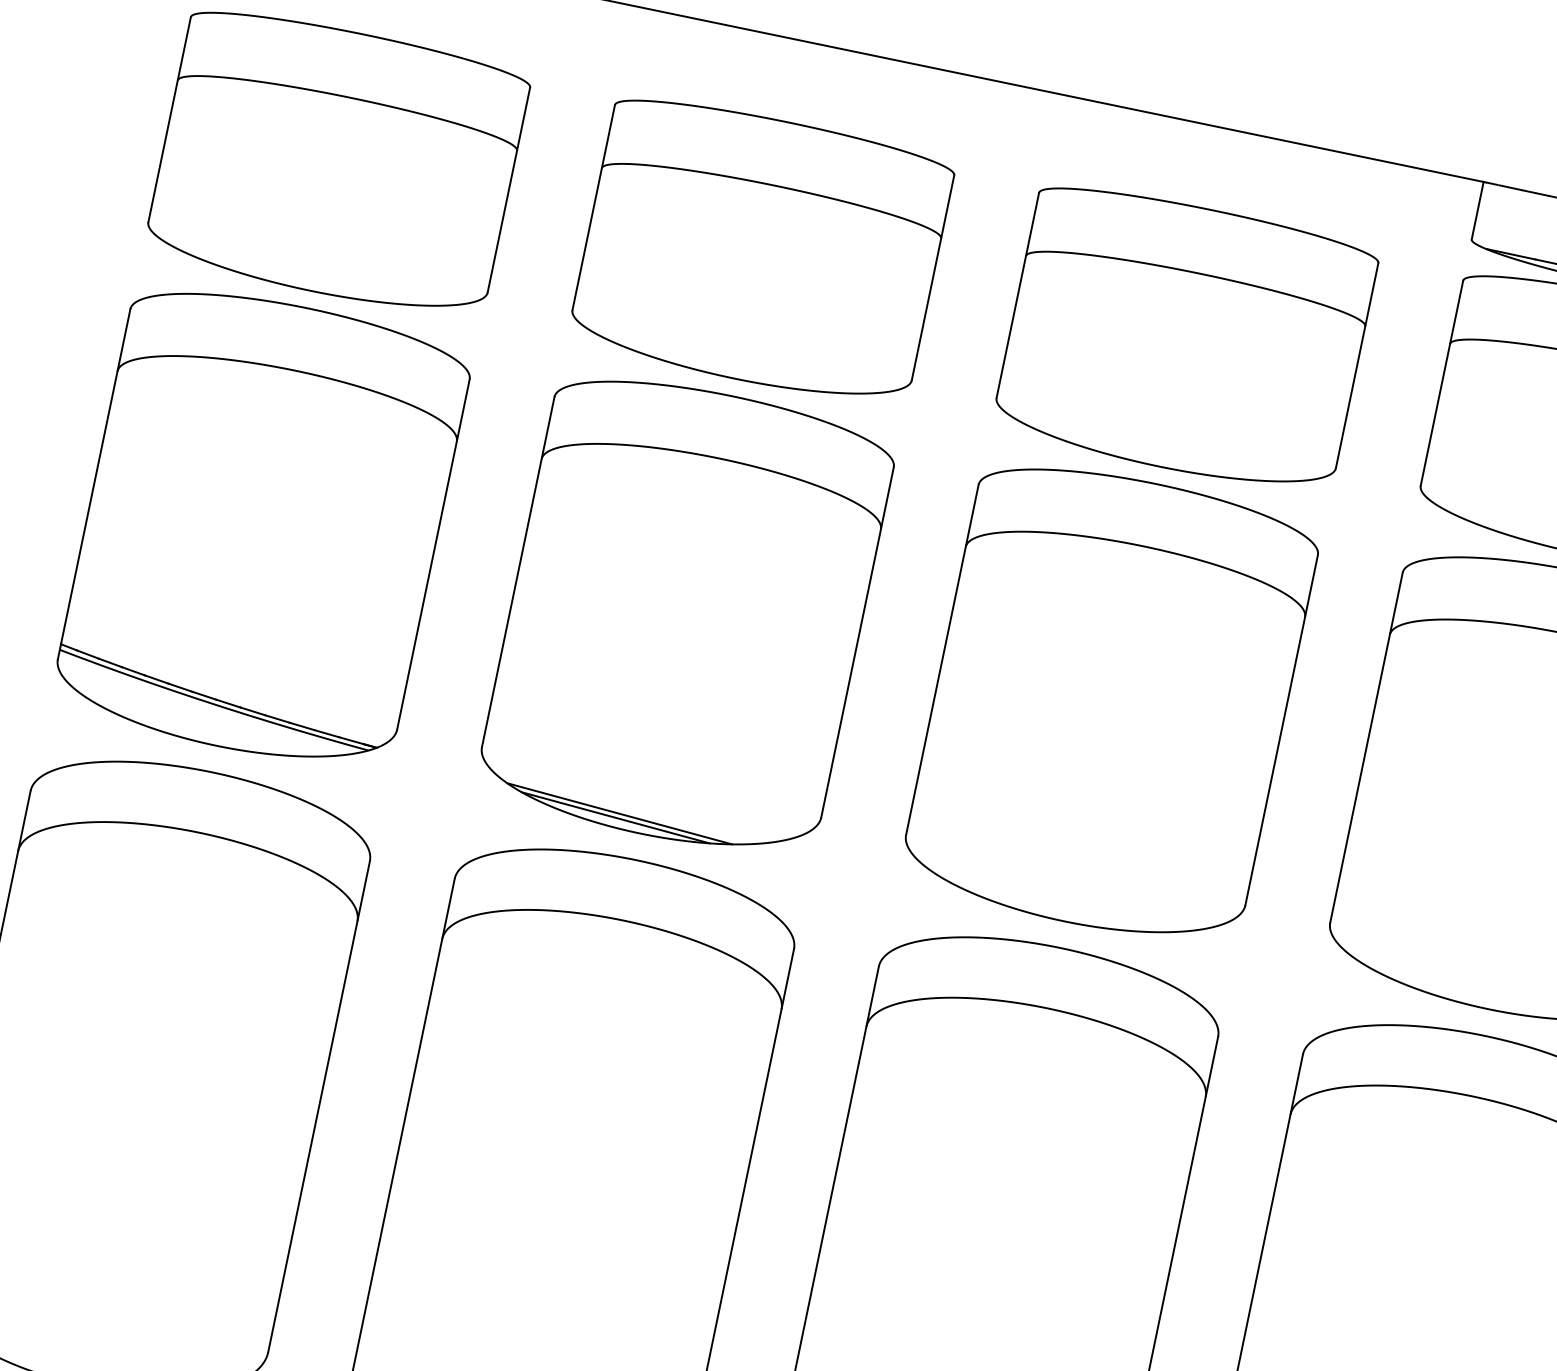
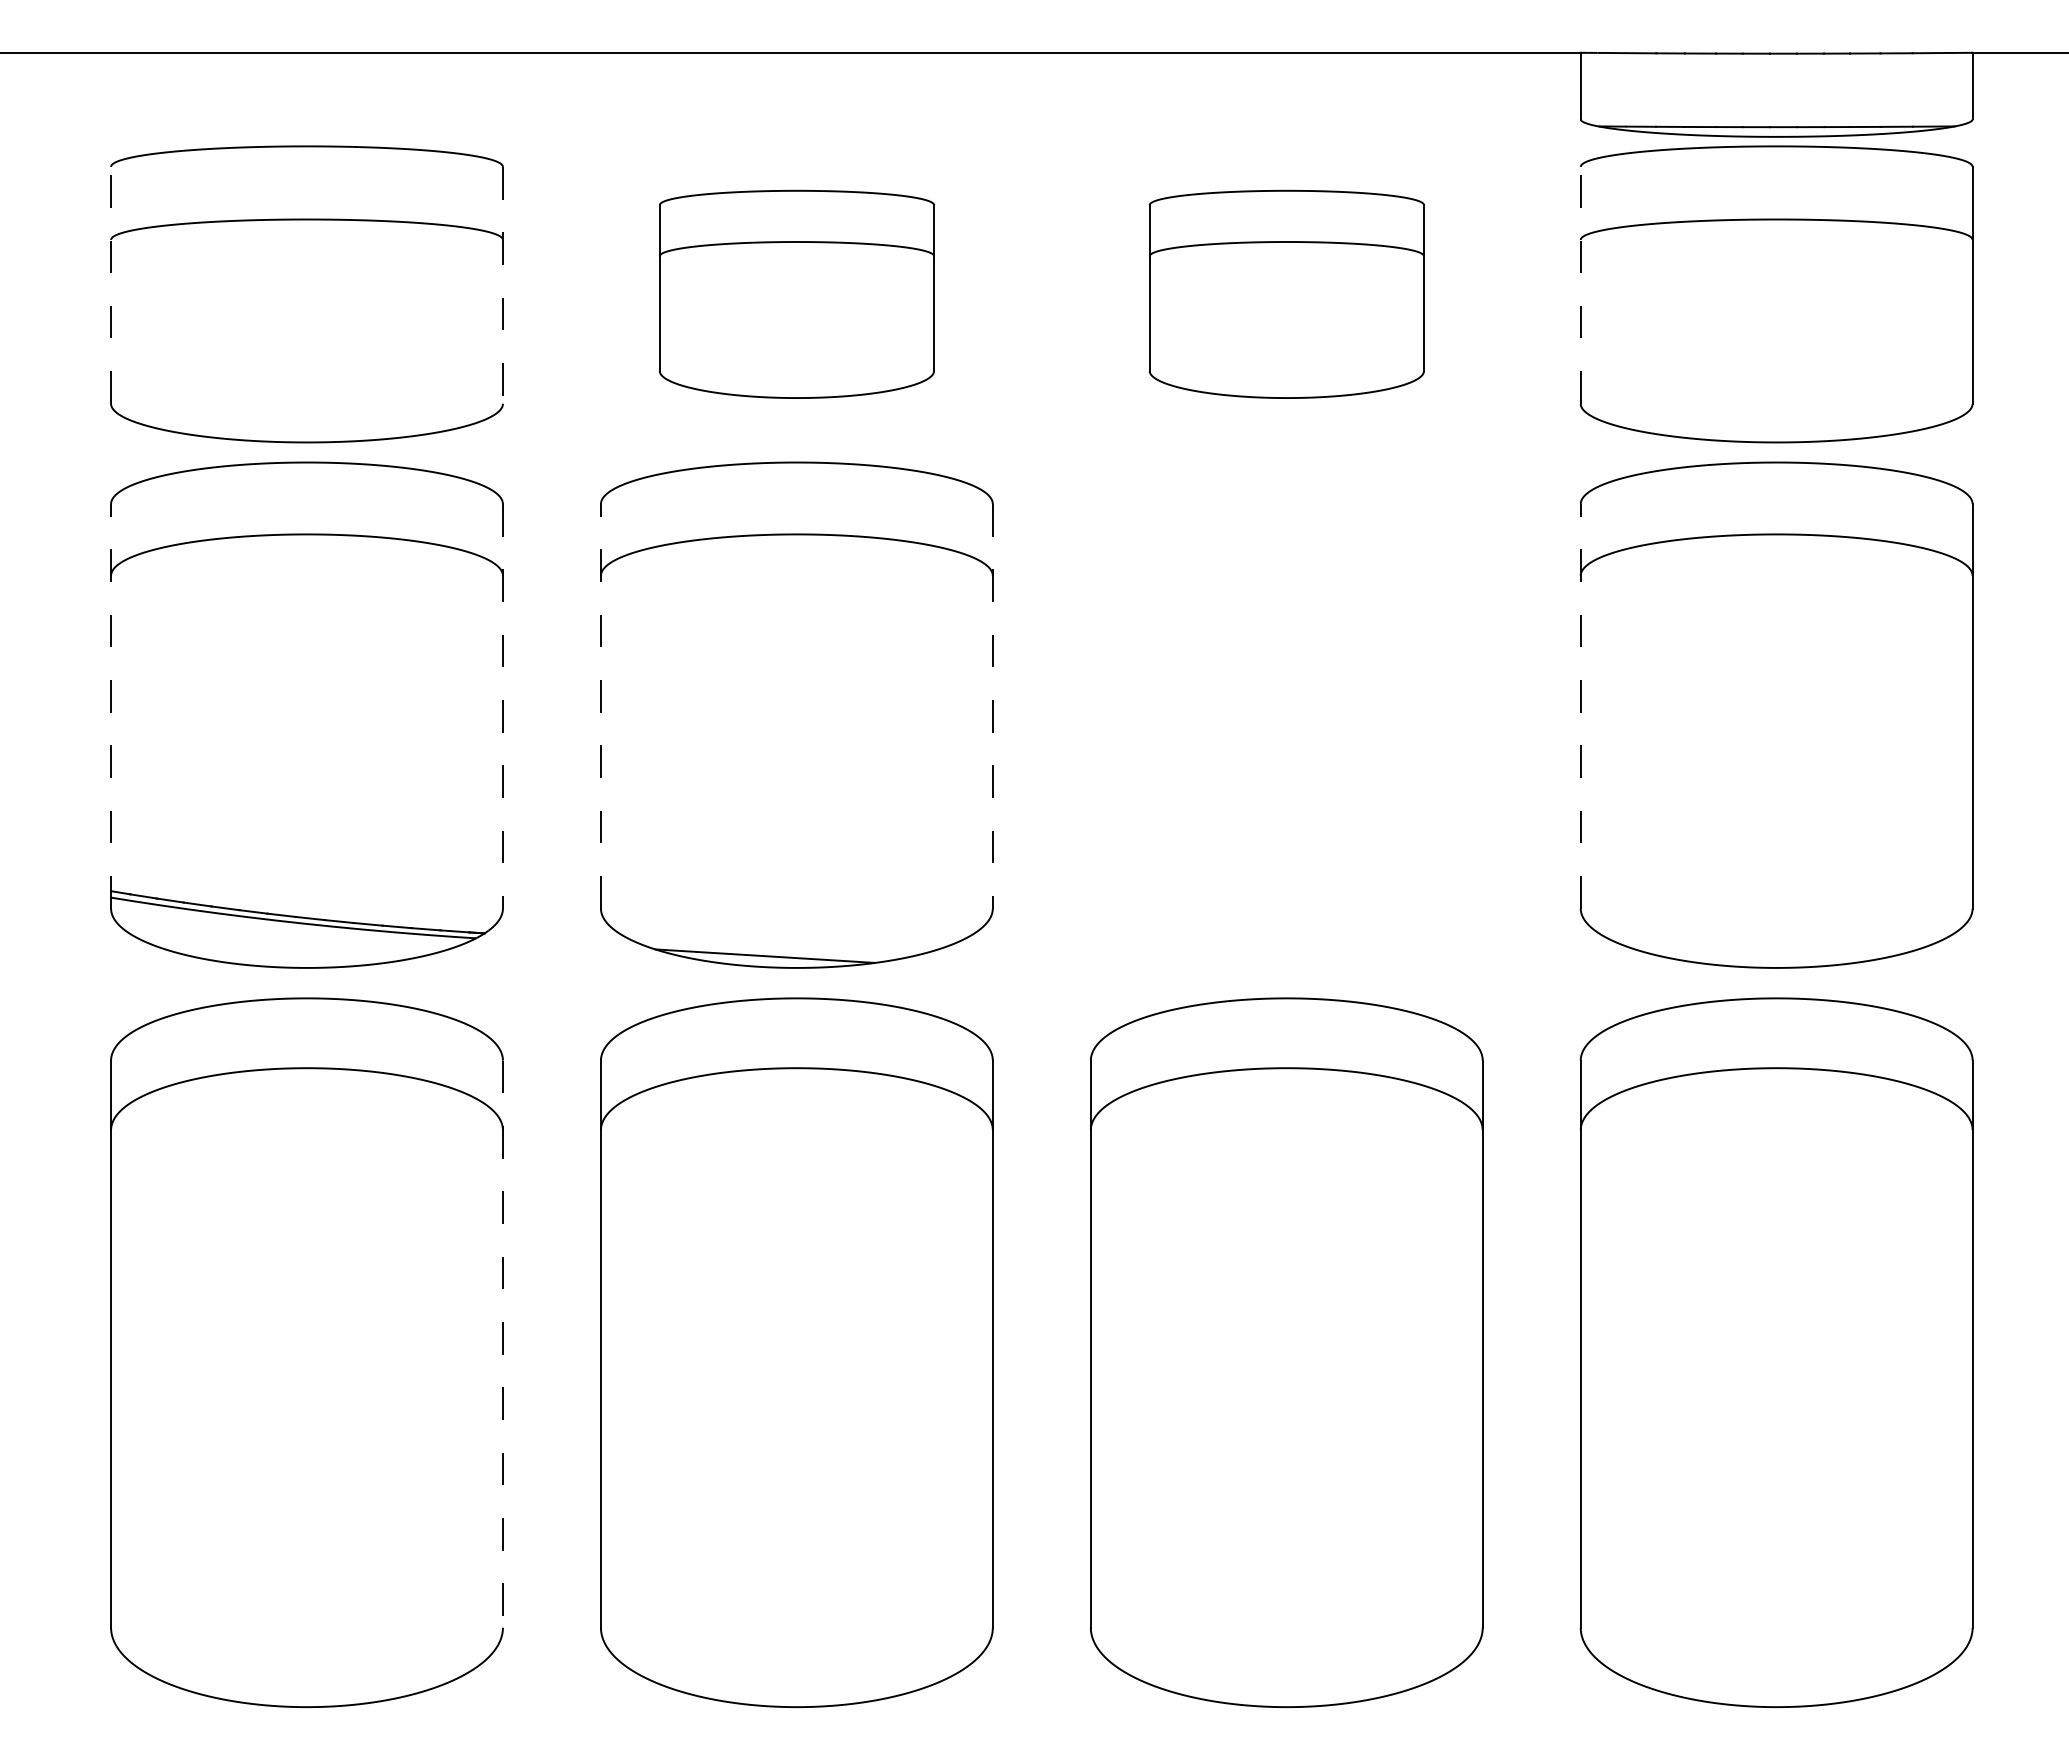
line: (170, 119) -> (111, 284), solid -> dashed
line: (508, 190) -> (502, 285), solid -> dashed
part: (761, 250) -> (796, 294), size x0.7
part: (1185, 338) -> (1286, 294), size x0.7
line: (1441, 382) -> (1580, 284), solid -> dashed
line: (94, 483) -> (111, 705), solid -> dashed
line: (433, 554) -> (502, 706), solid -> dashed
line: (518, 571) -> (600, 705), solid -> dashed
line: (857, 642) -> (992, 706), solid -> dashed
part: (1110, 702) -> (1286, 714), removed
line: (1366, 746) -> (1580, 705), solid -> dashed
line: (619, 813) -> (768, 950), removed
line: (318, 1106) -> (502, 1344), solid -> dashed

